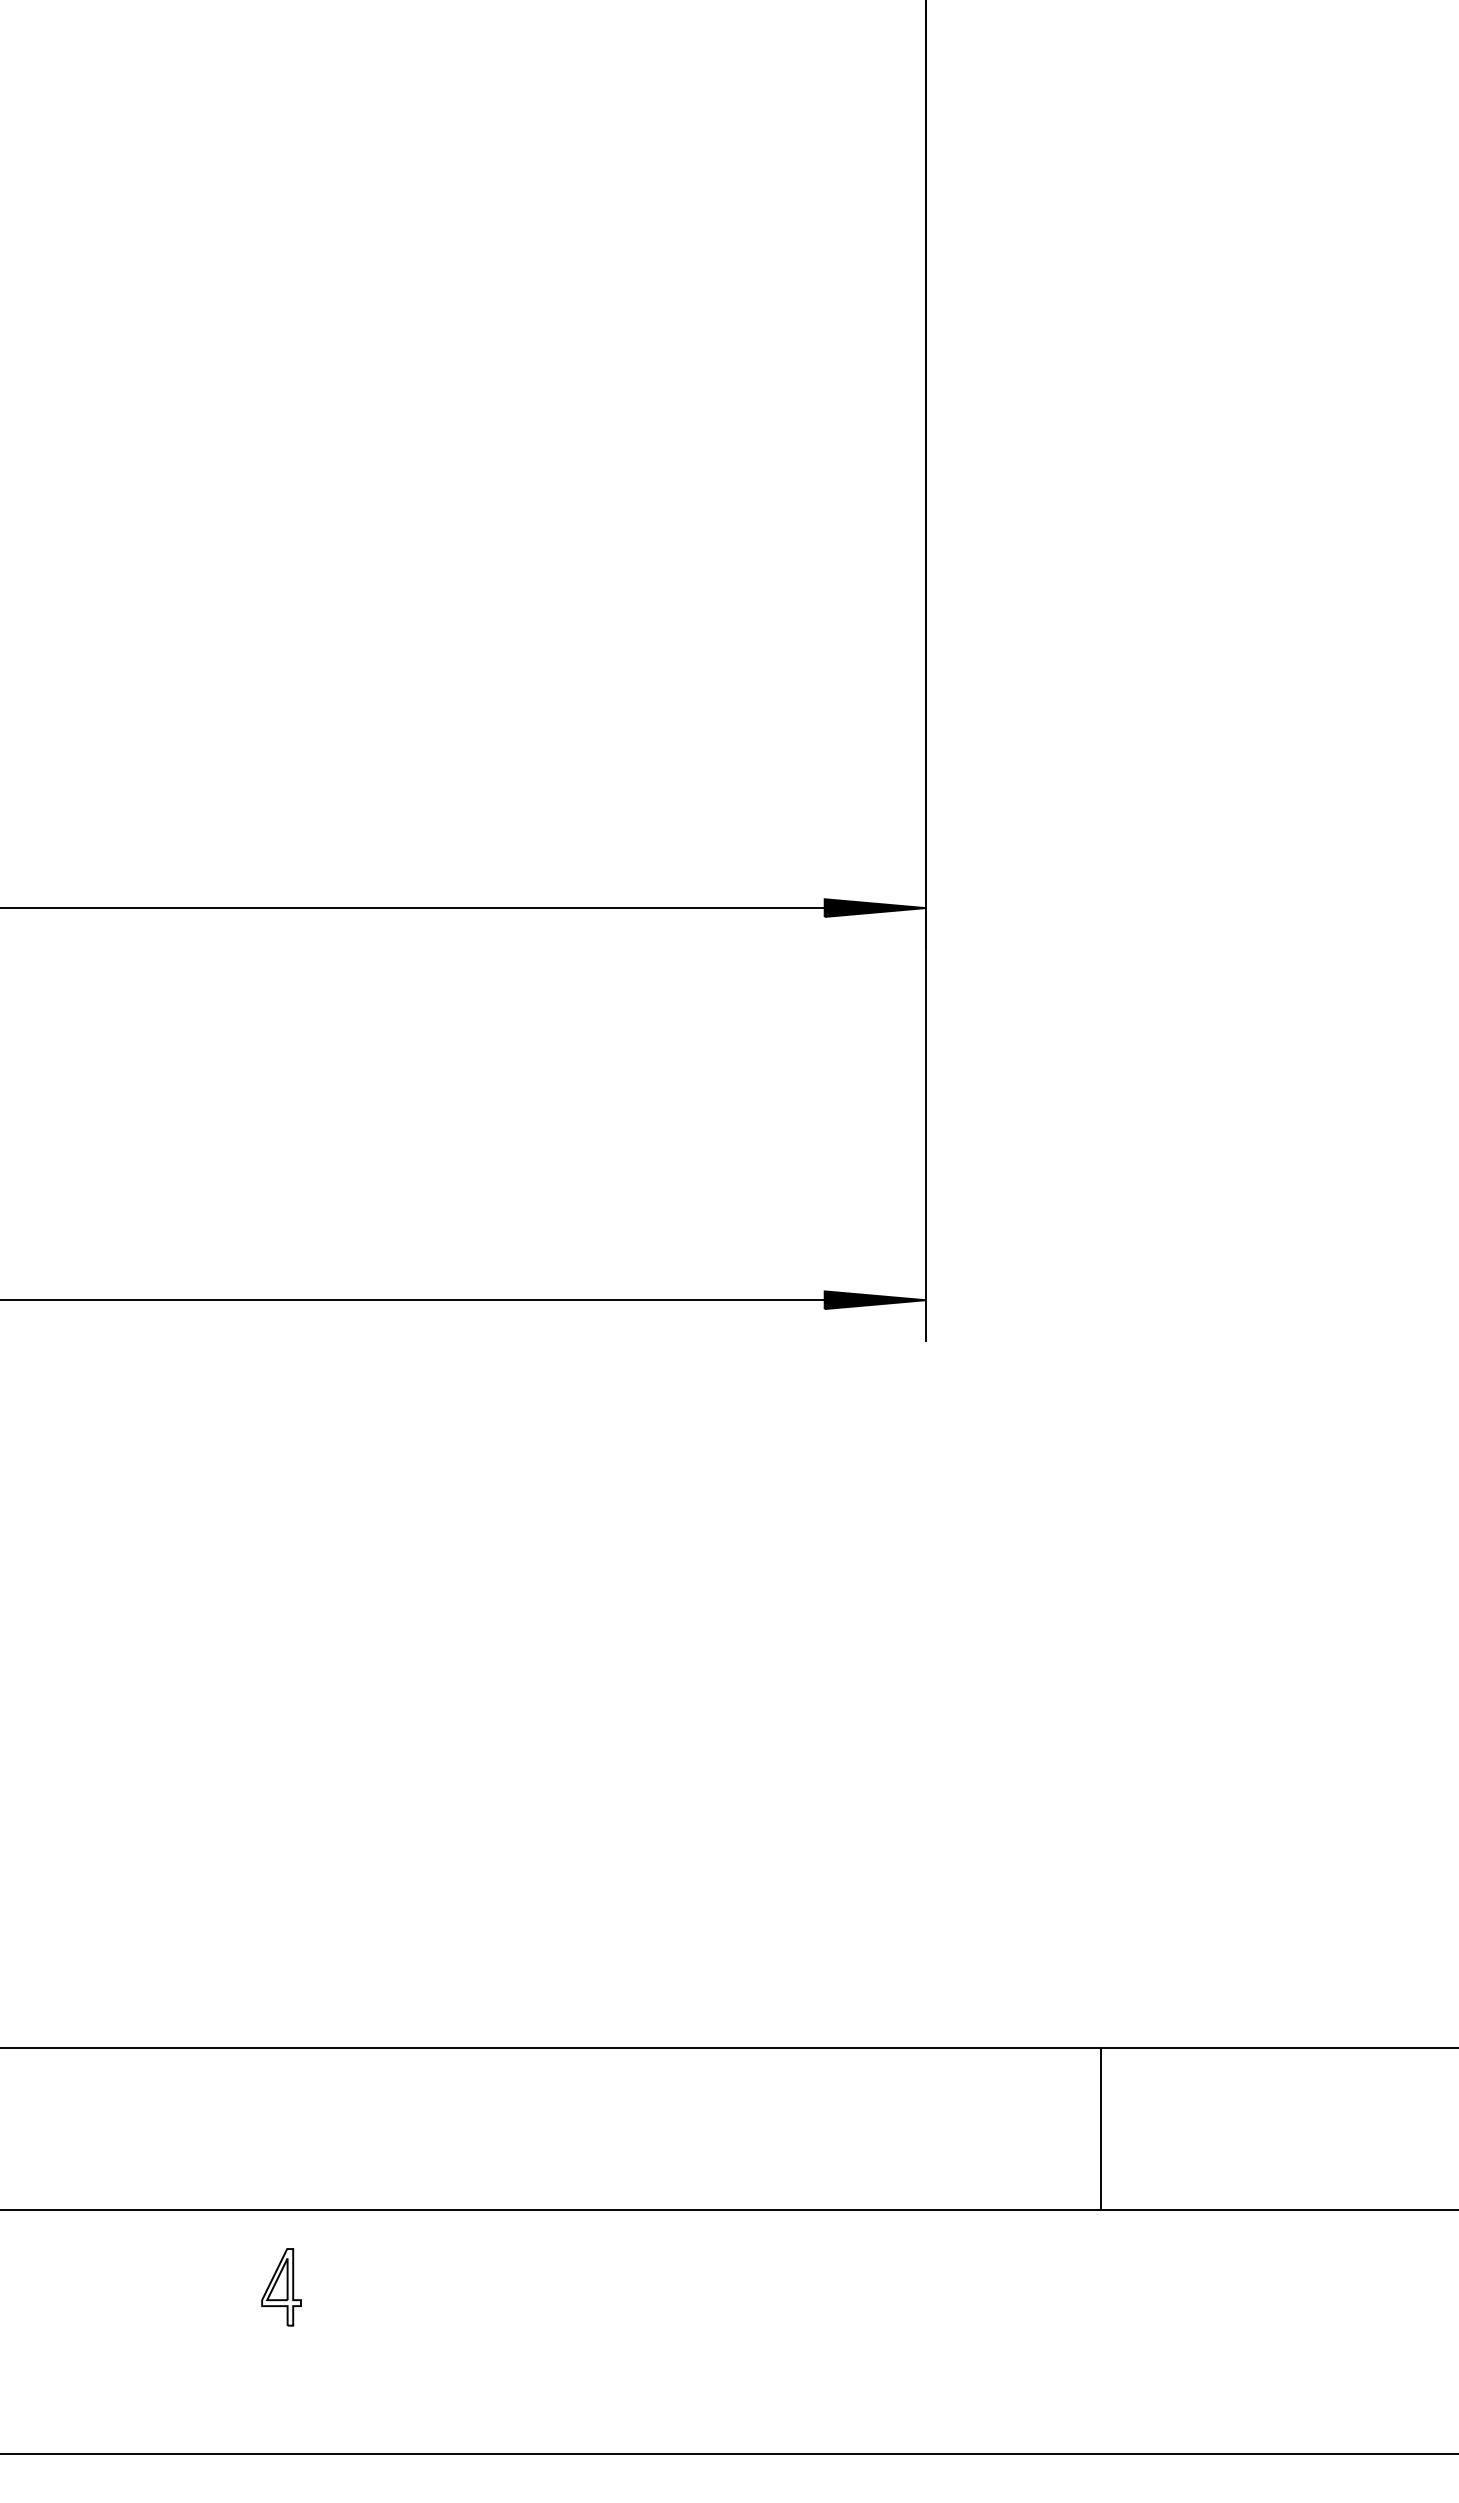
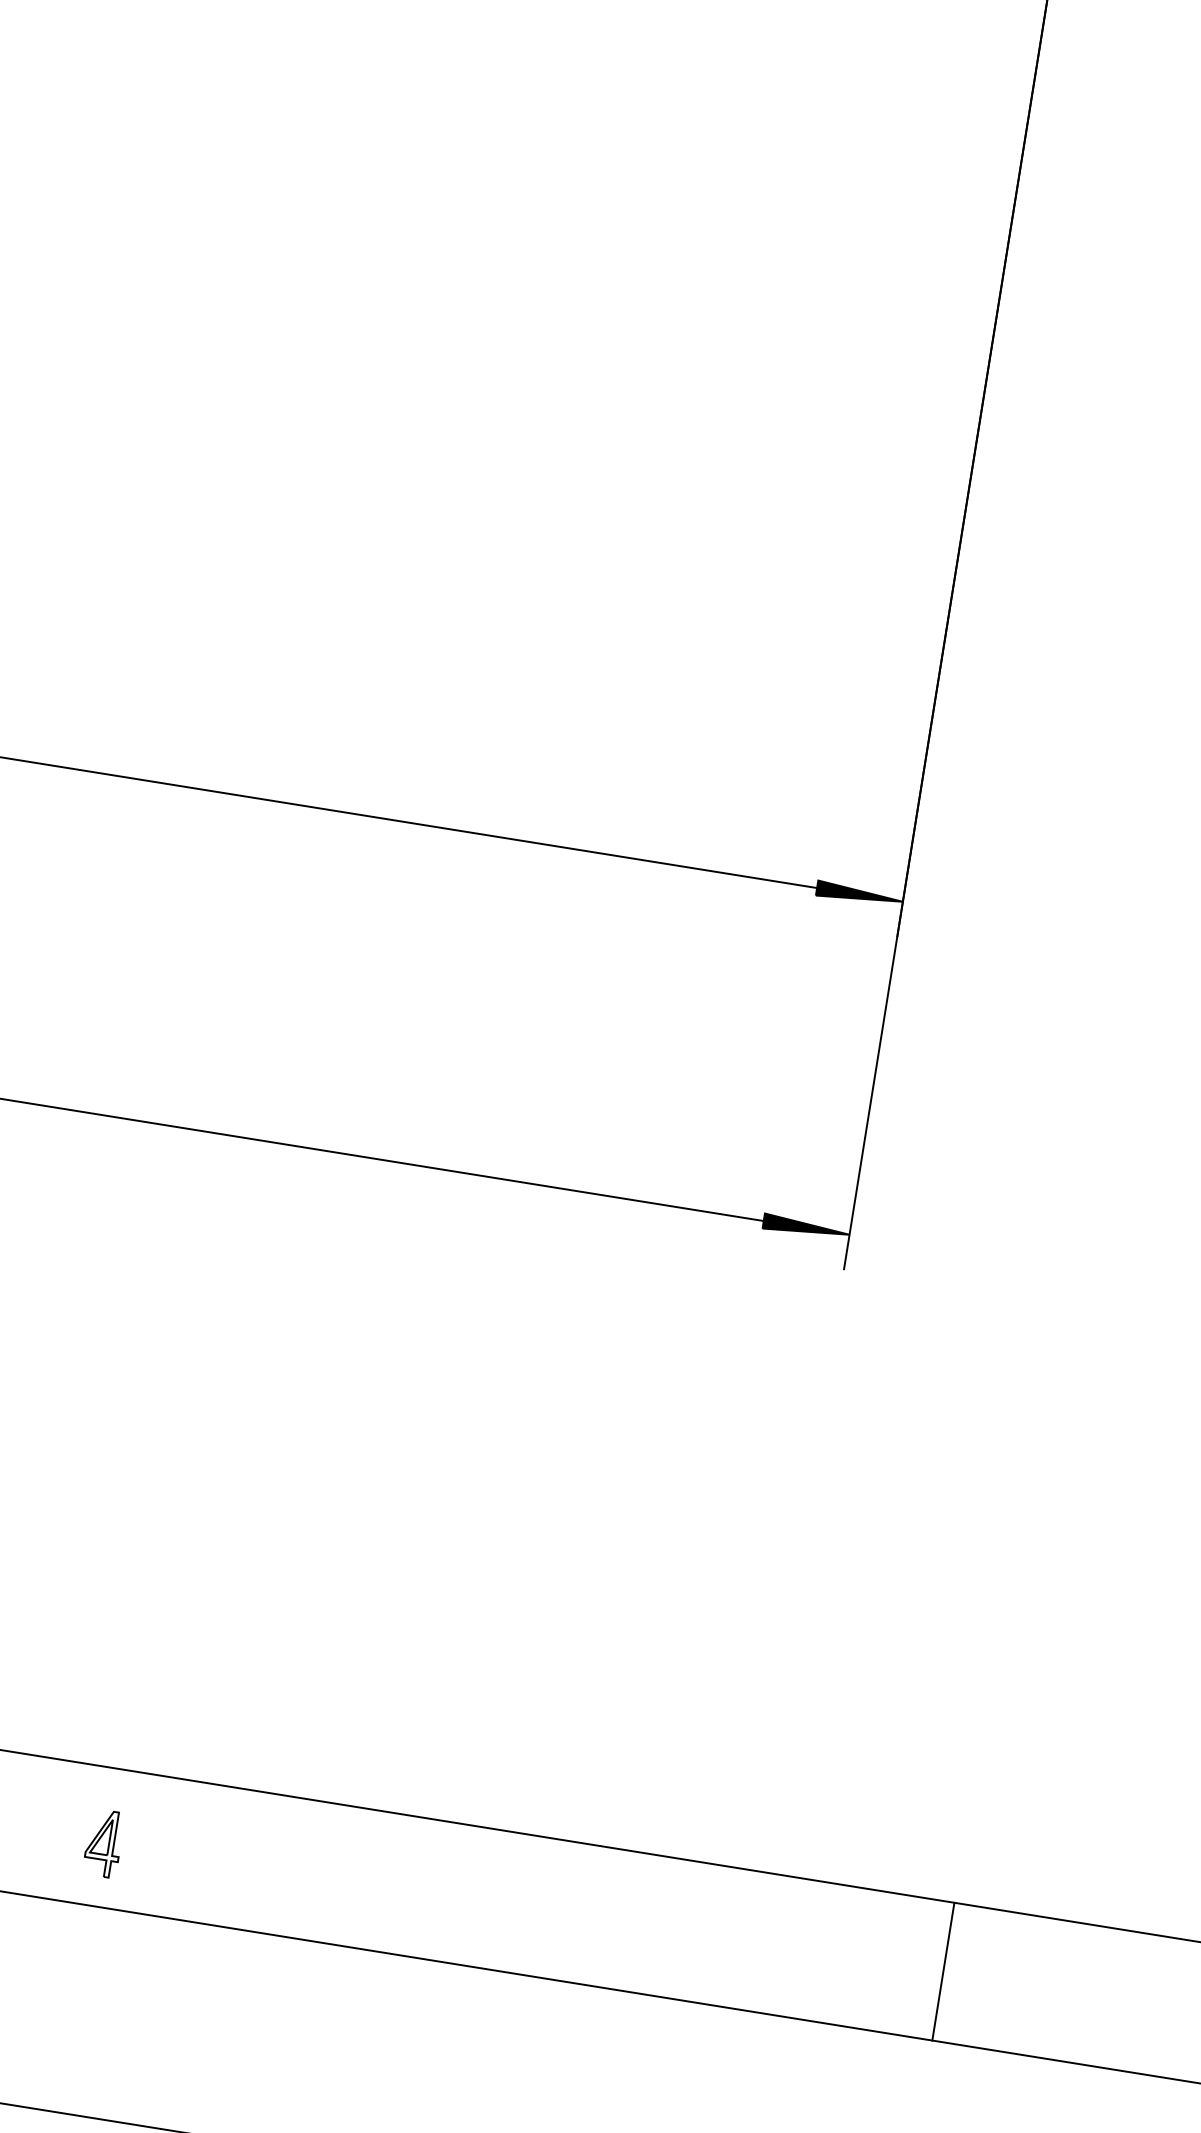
line: (1100, 2128) -> (943, 1971), moved
part: (281, 2287) -> (103, 1843), moved

